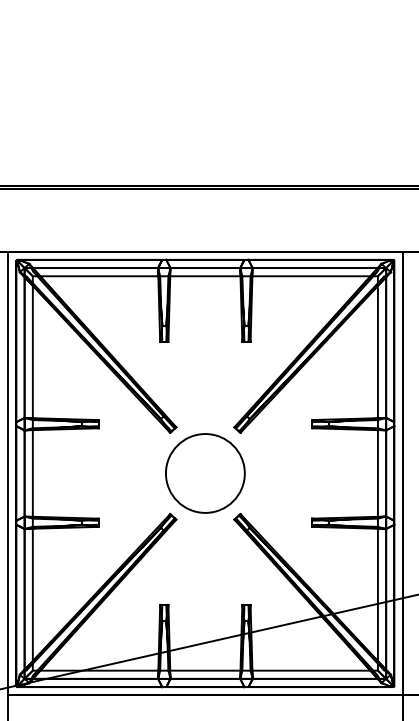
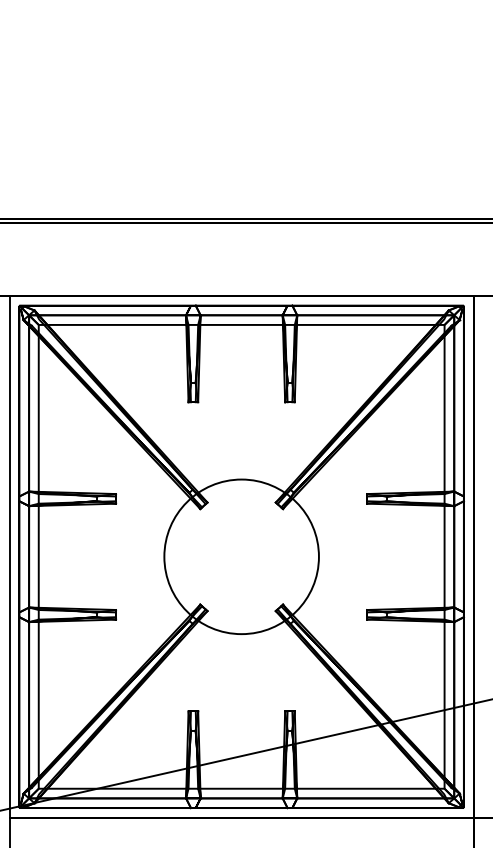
circle: (205, 473) -> (241, 556), size x1.67

